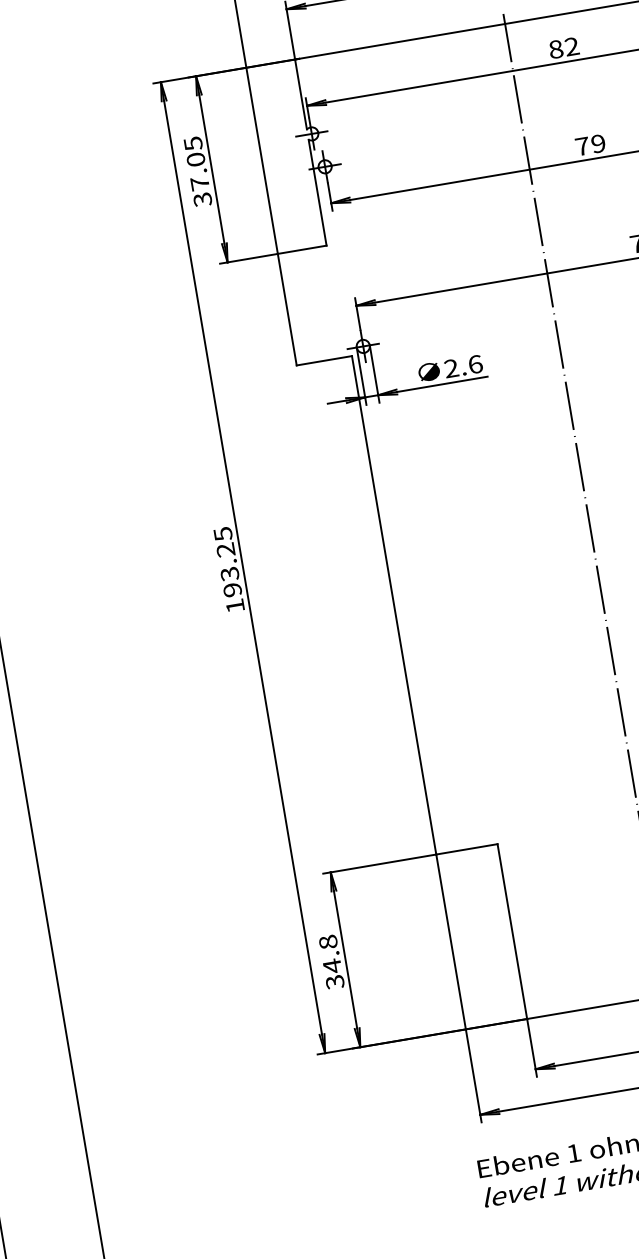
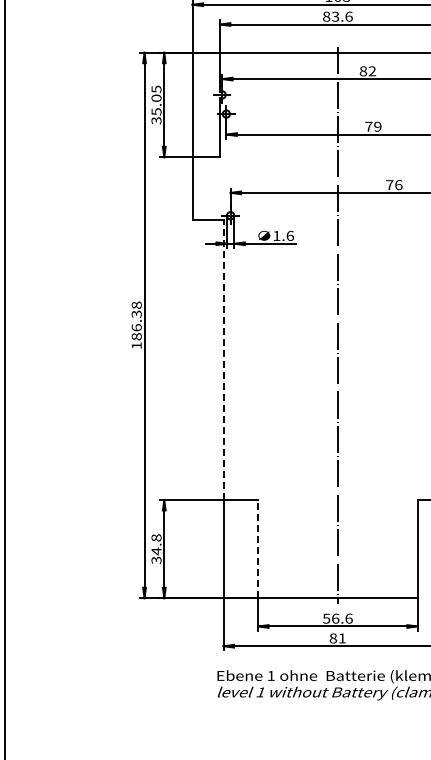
text: (199, 183) -> (156, 111), 37.05 -> 35.05
text: (450, 367) -> (276, 235), 2.6 -> 1.6
text: (227, 561) -> (136, 320), 193.25 -> 186.38
line: (393, 604) -> (223, 359), solid -> dashed
line: (513, 930) -> (258, 548), solid -> dashed

